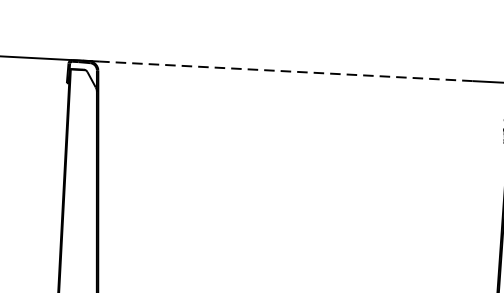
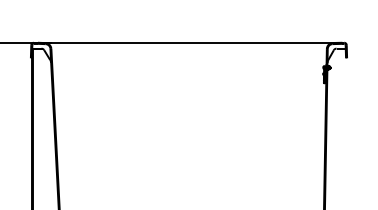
line: (274, 70) -> (168, 42), dashed -> solid

